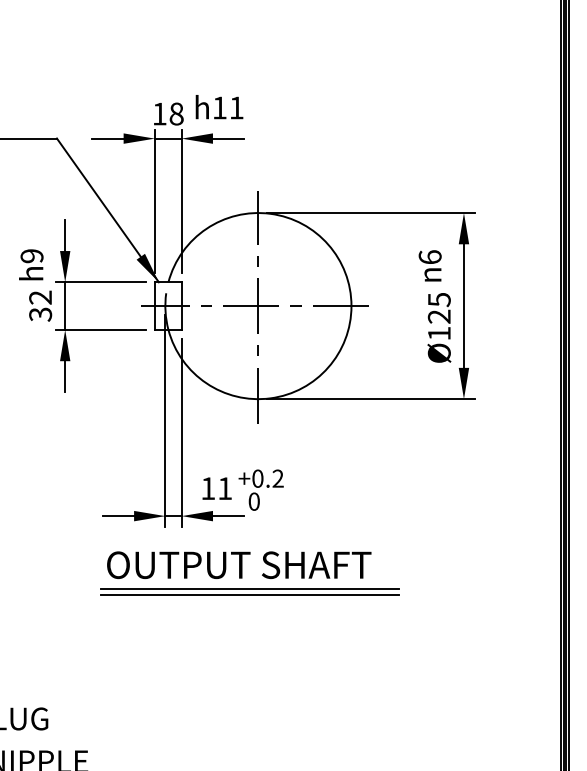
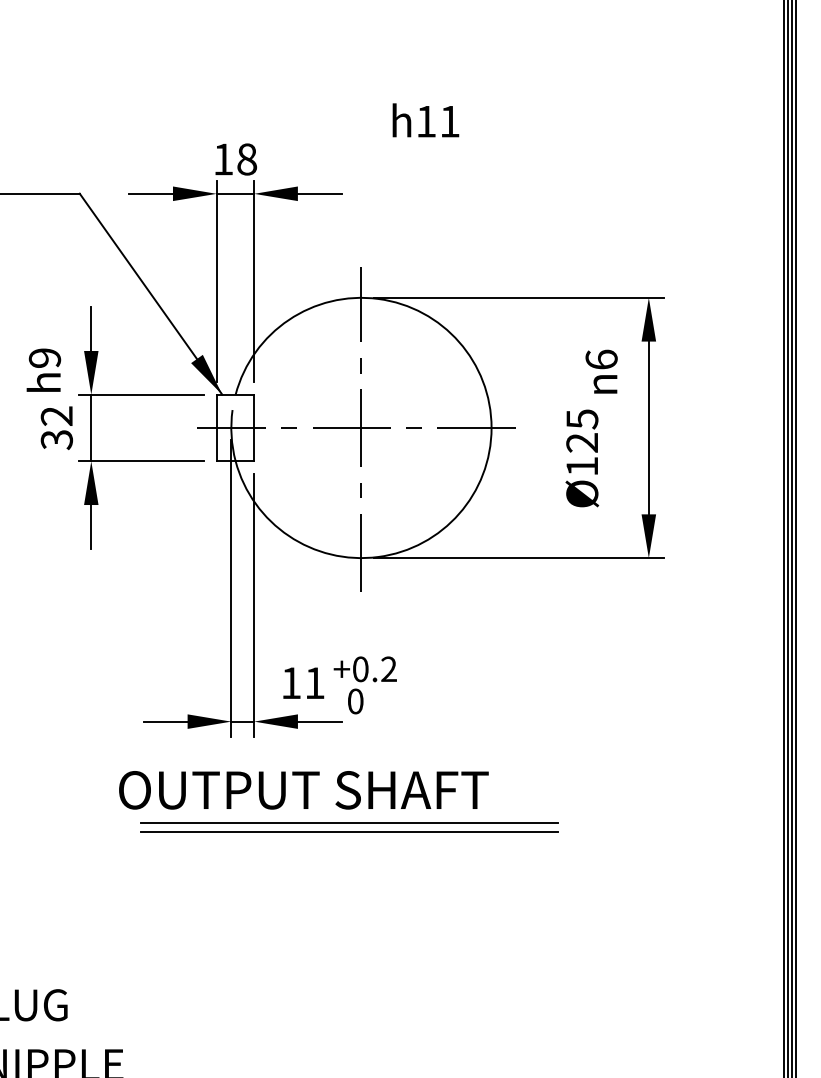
text: (219, 107) -> (425, 120), moved
text: (439, 327) -> (582, 457), moved
text: (239, 564) -> (304, 789), moved

